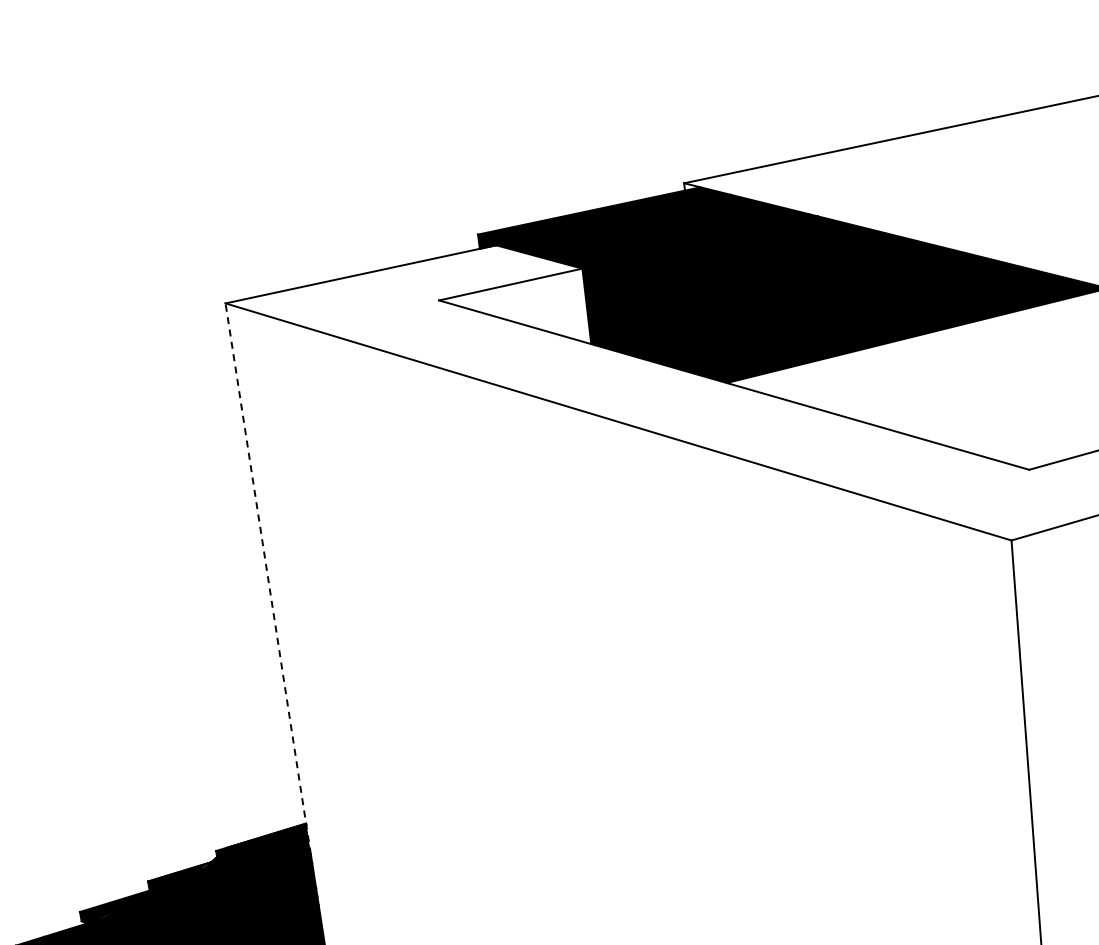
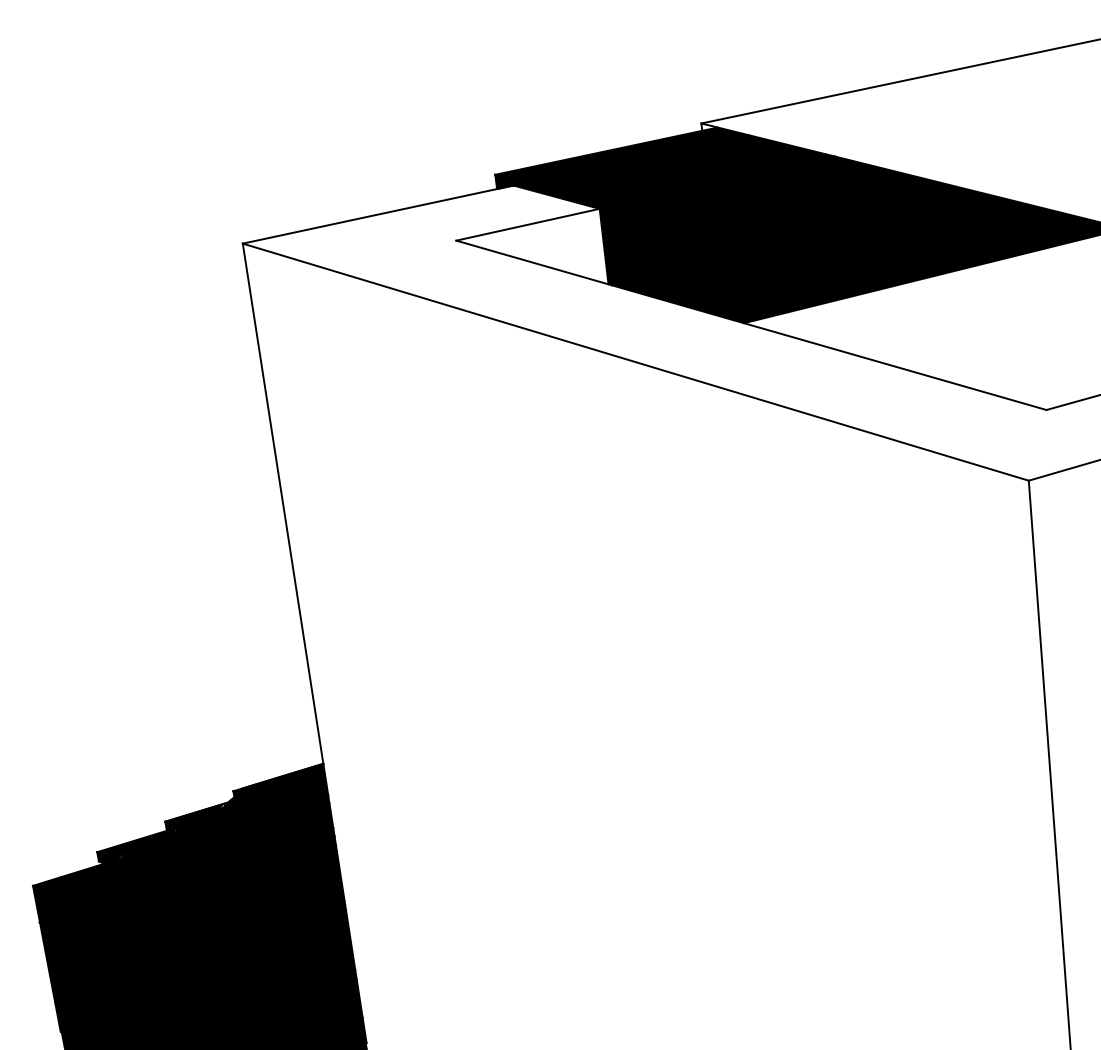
line: (268, 579) -> (285, 519), dashed -> solid

